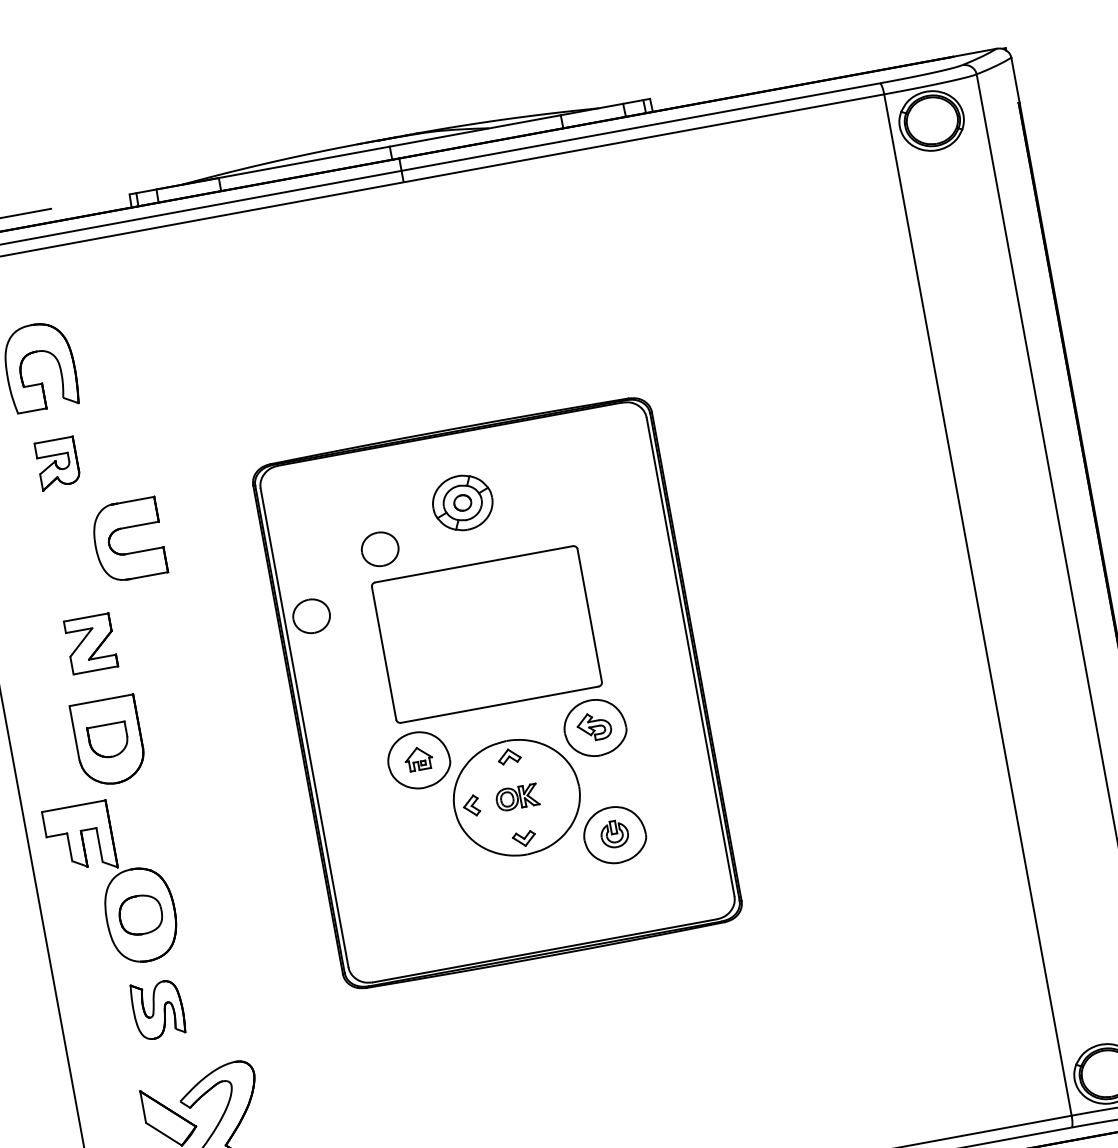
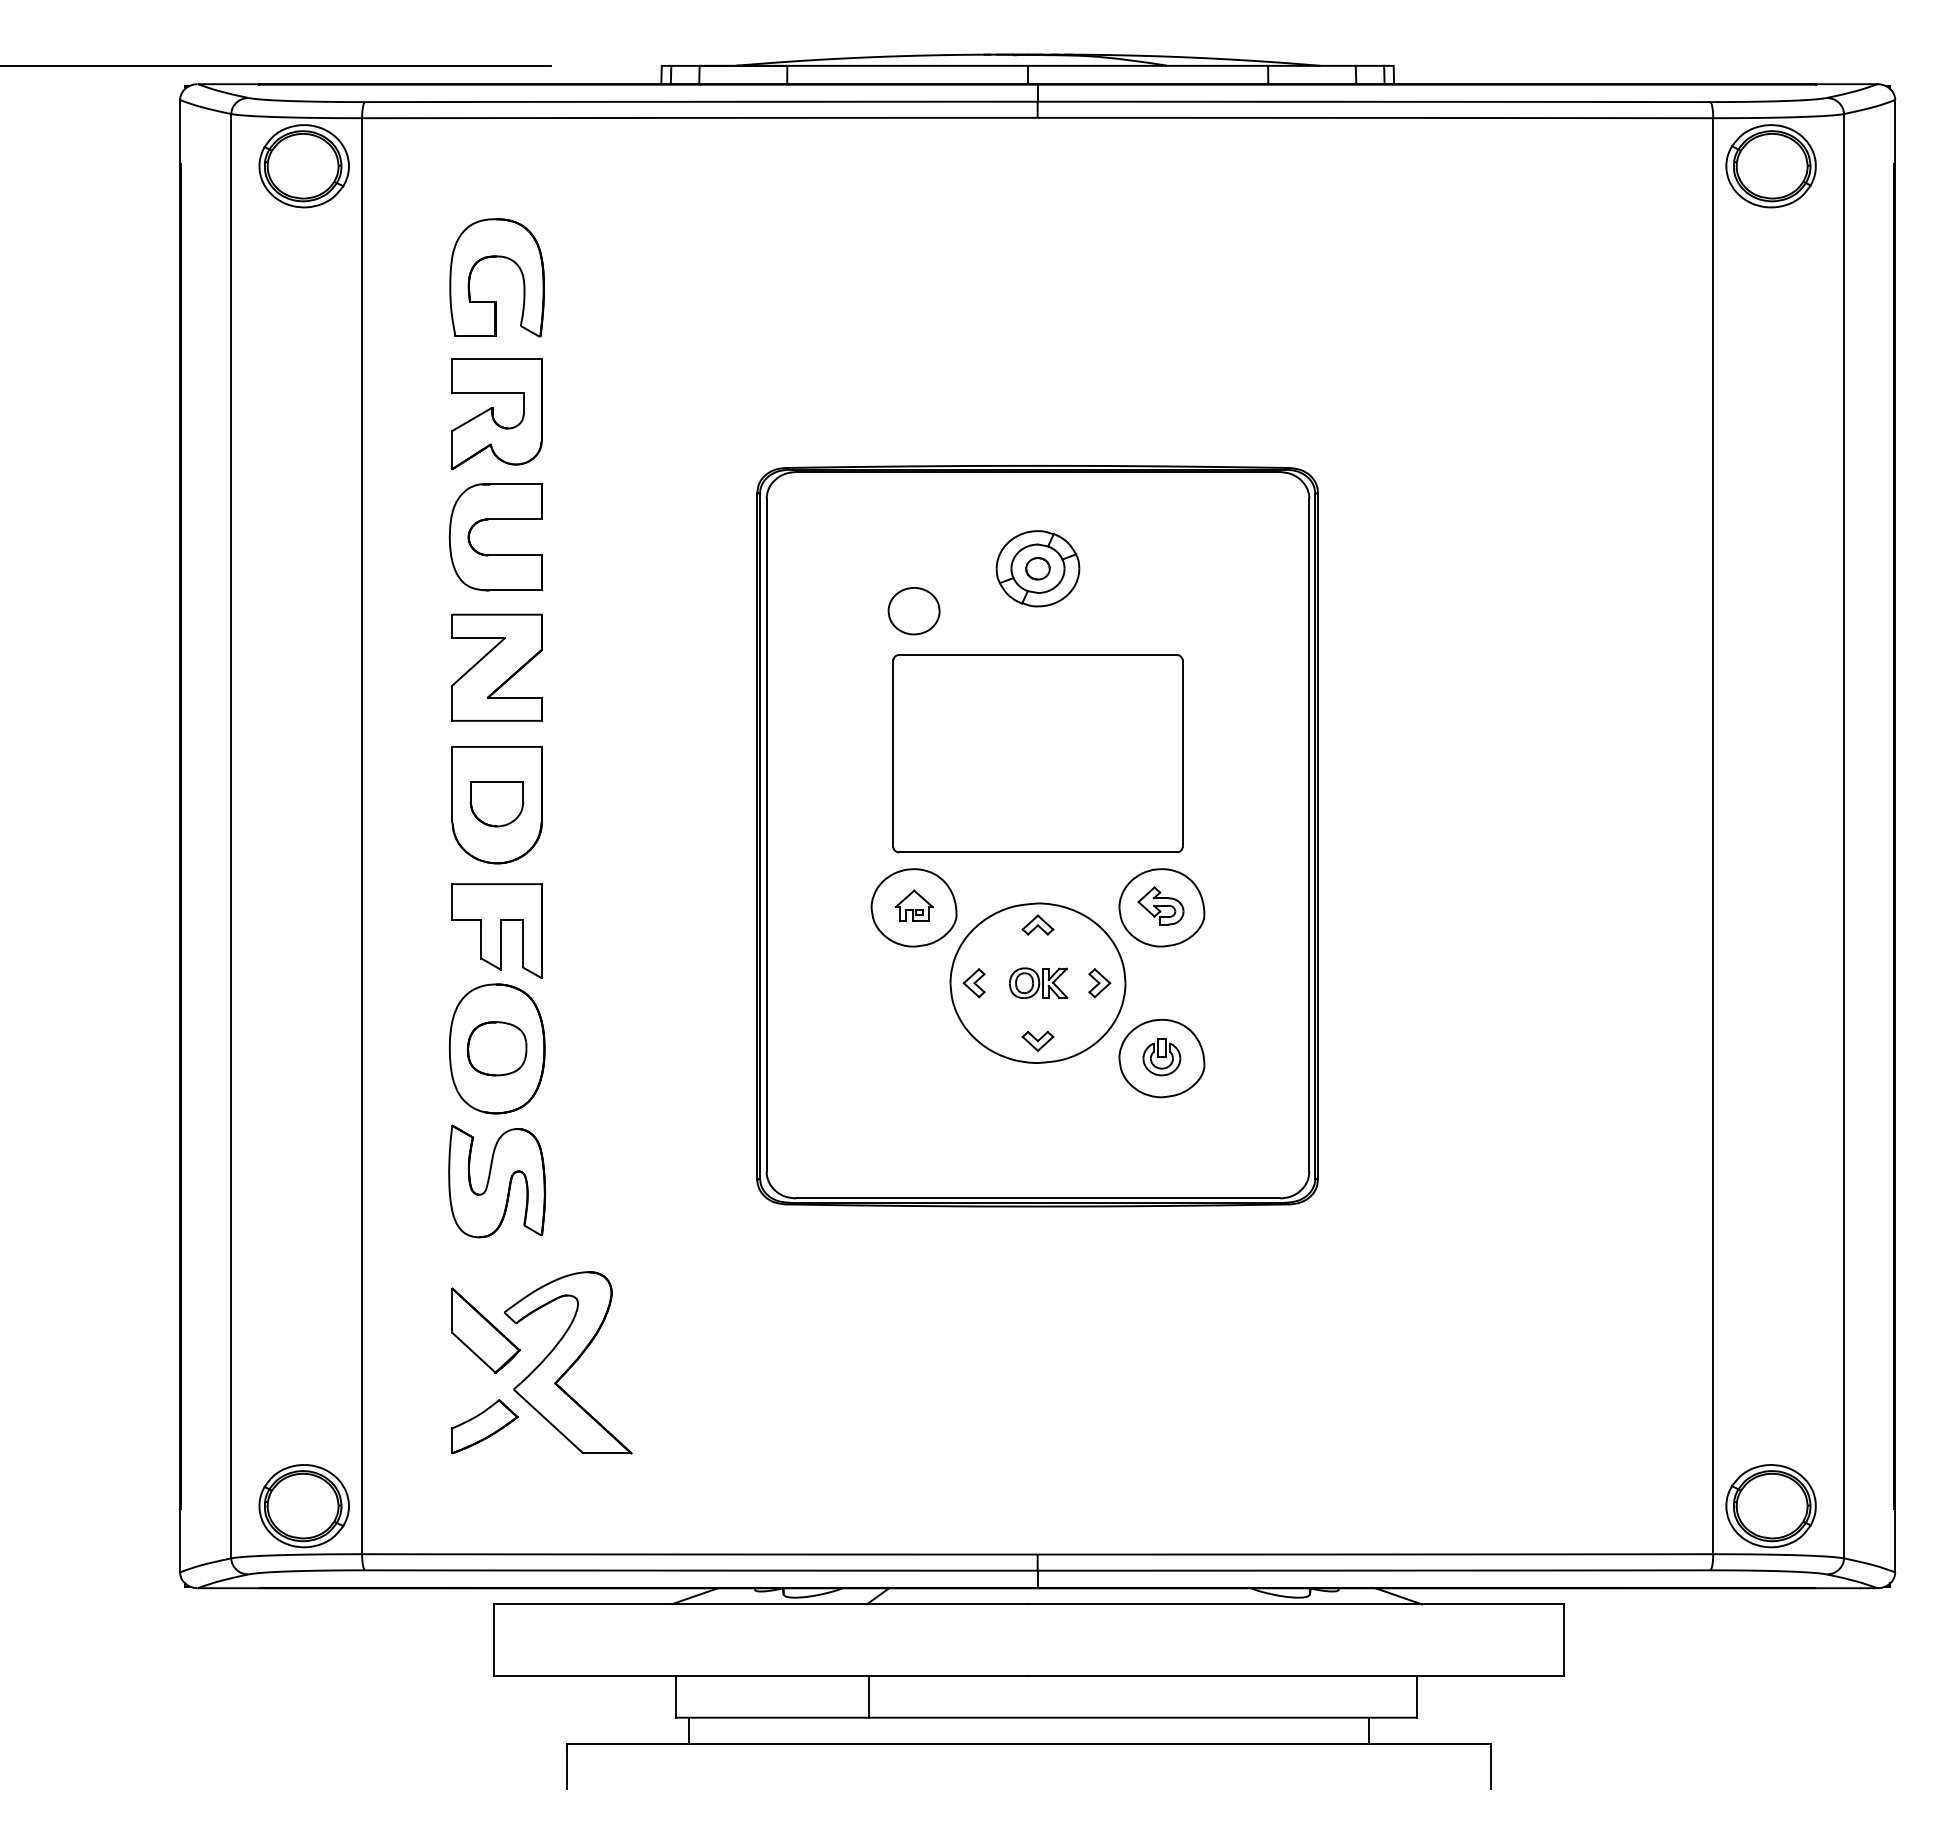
part: (57, 463) -> (496, 414), size x1.67
part: (130, 552) -> (495, 554), moved
part: (311, 616) -> (803, 685), removed
part: (90, 643) -> (496, 667), size x1.43
part: (560, 789) -> (1099, 983), added
part: (79, 839) -> (496, 930), moved
part: (157, 1009) -> (496, 1181), size x1.43

